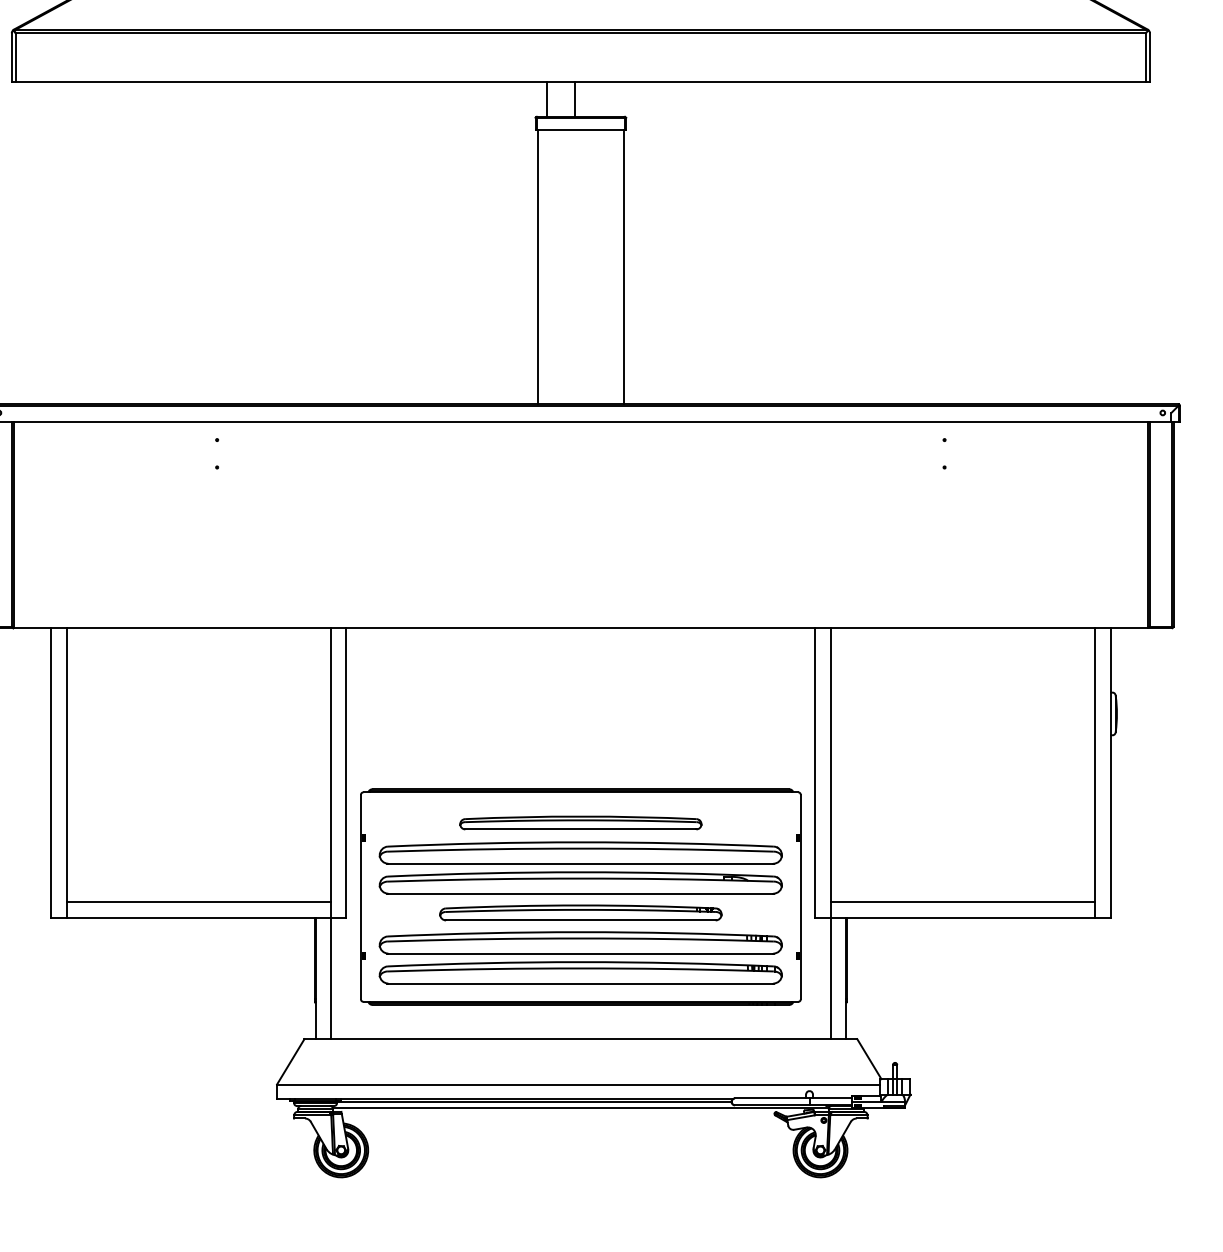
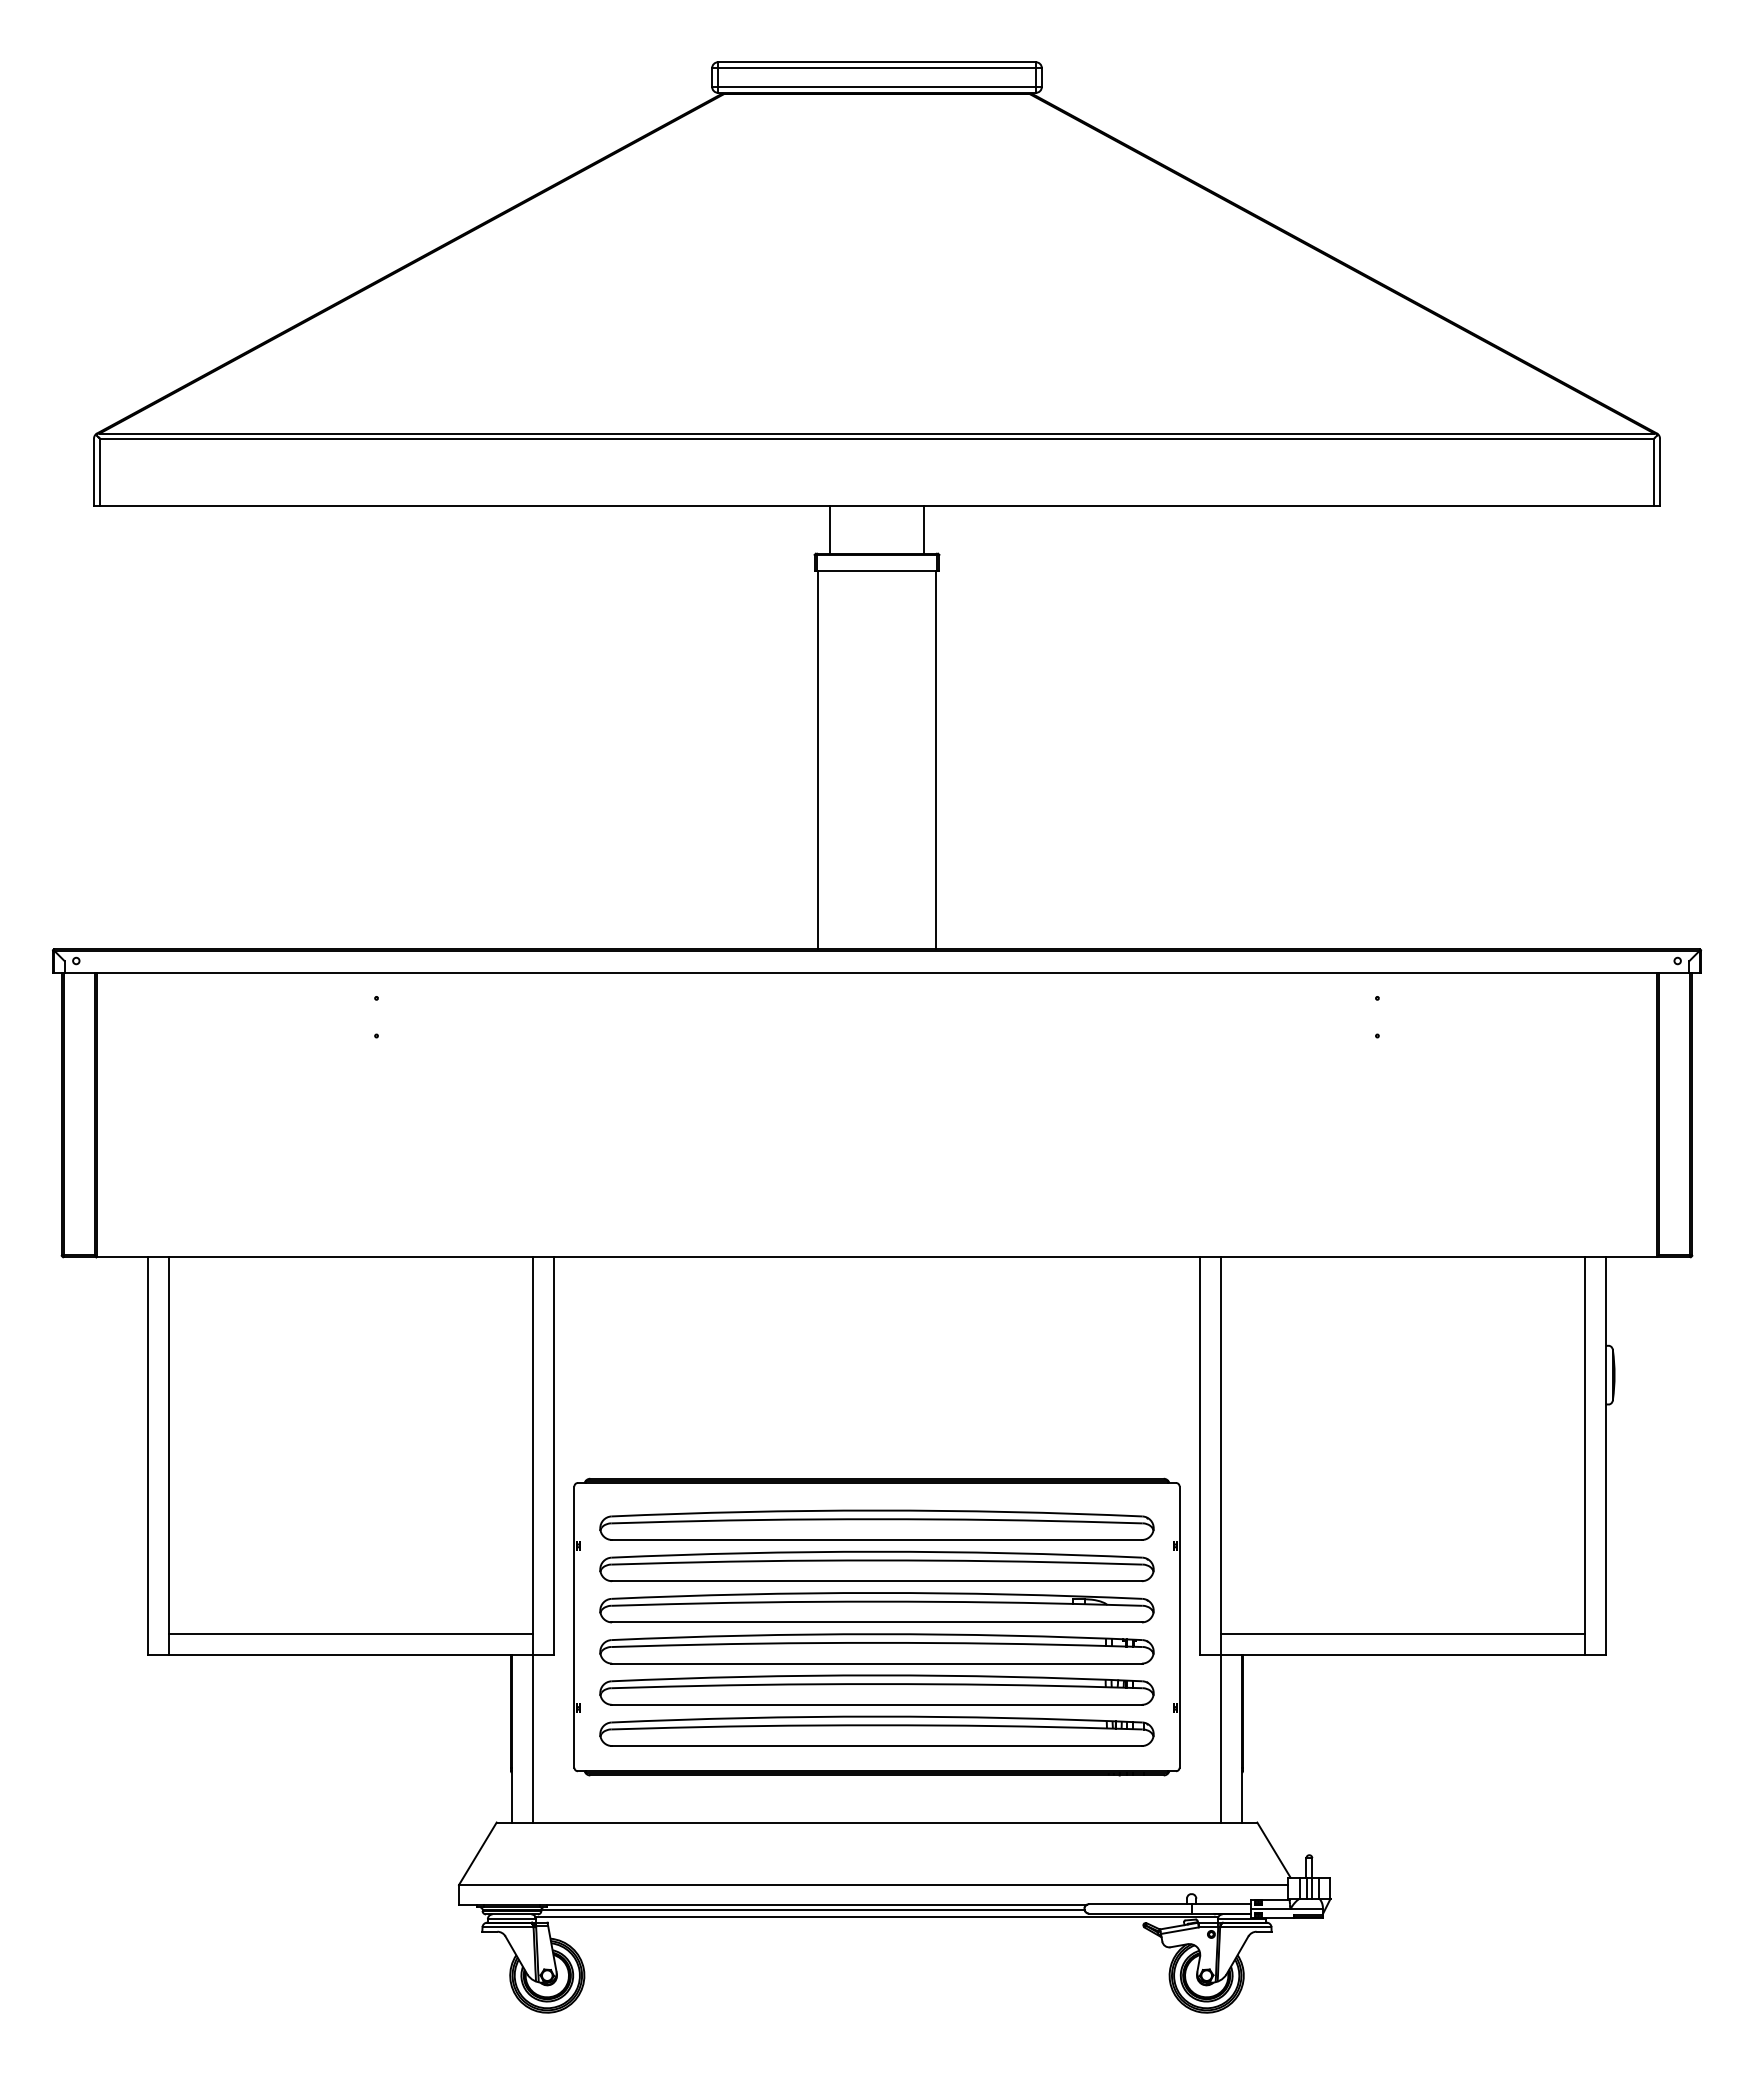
line: (575, 99) -> (924, 529), moved
part: (580, 822) -> (876, 1524), size x1.67
part: (580, 912) -> (876, 1648), size x1.43

